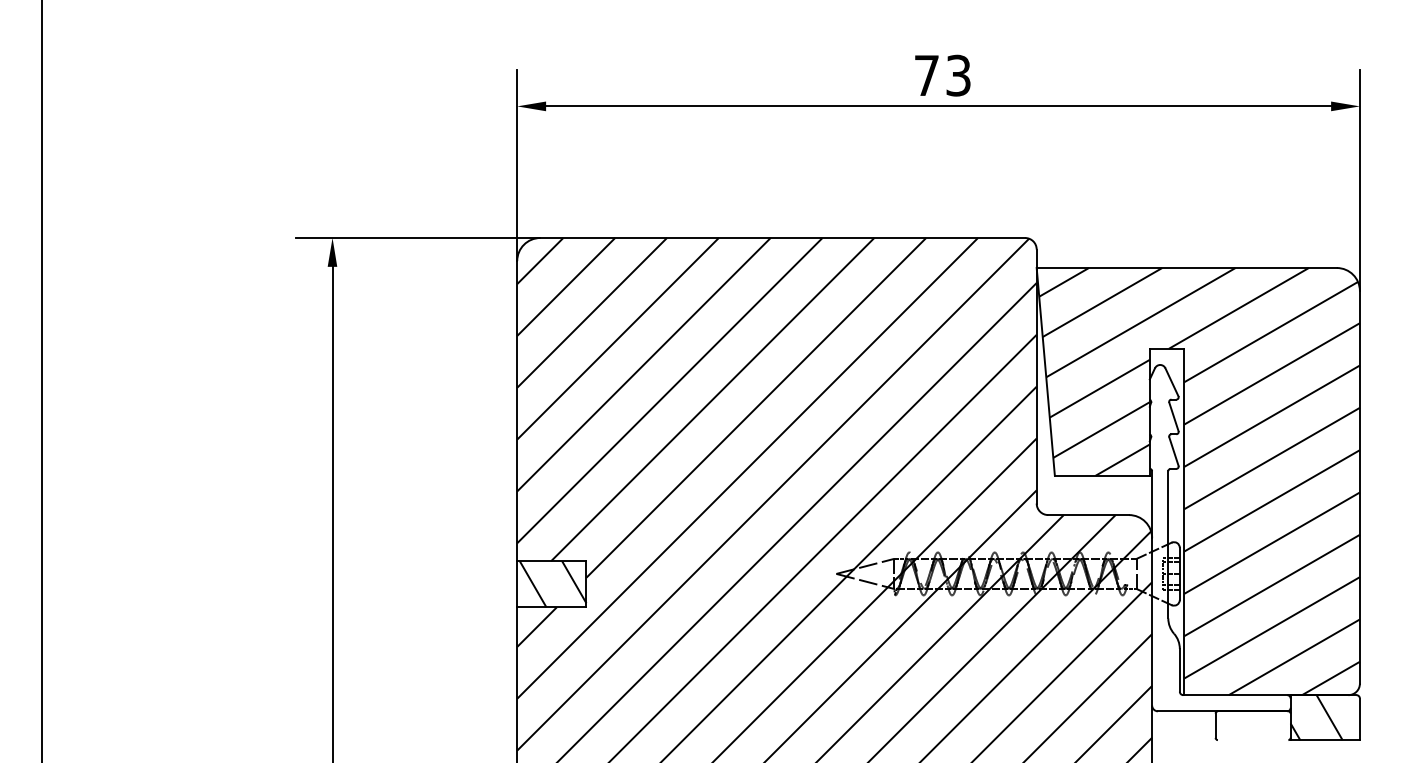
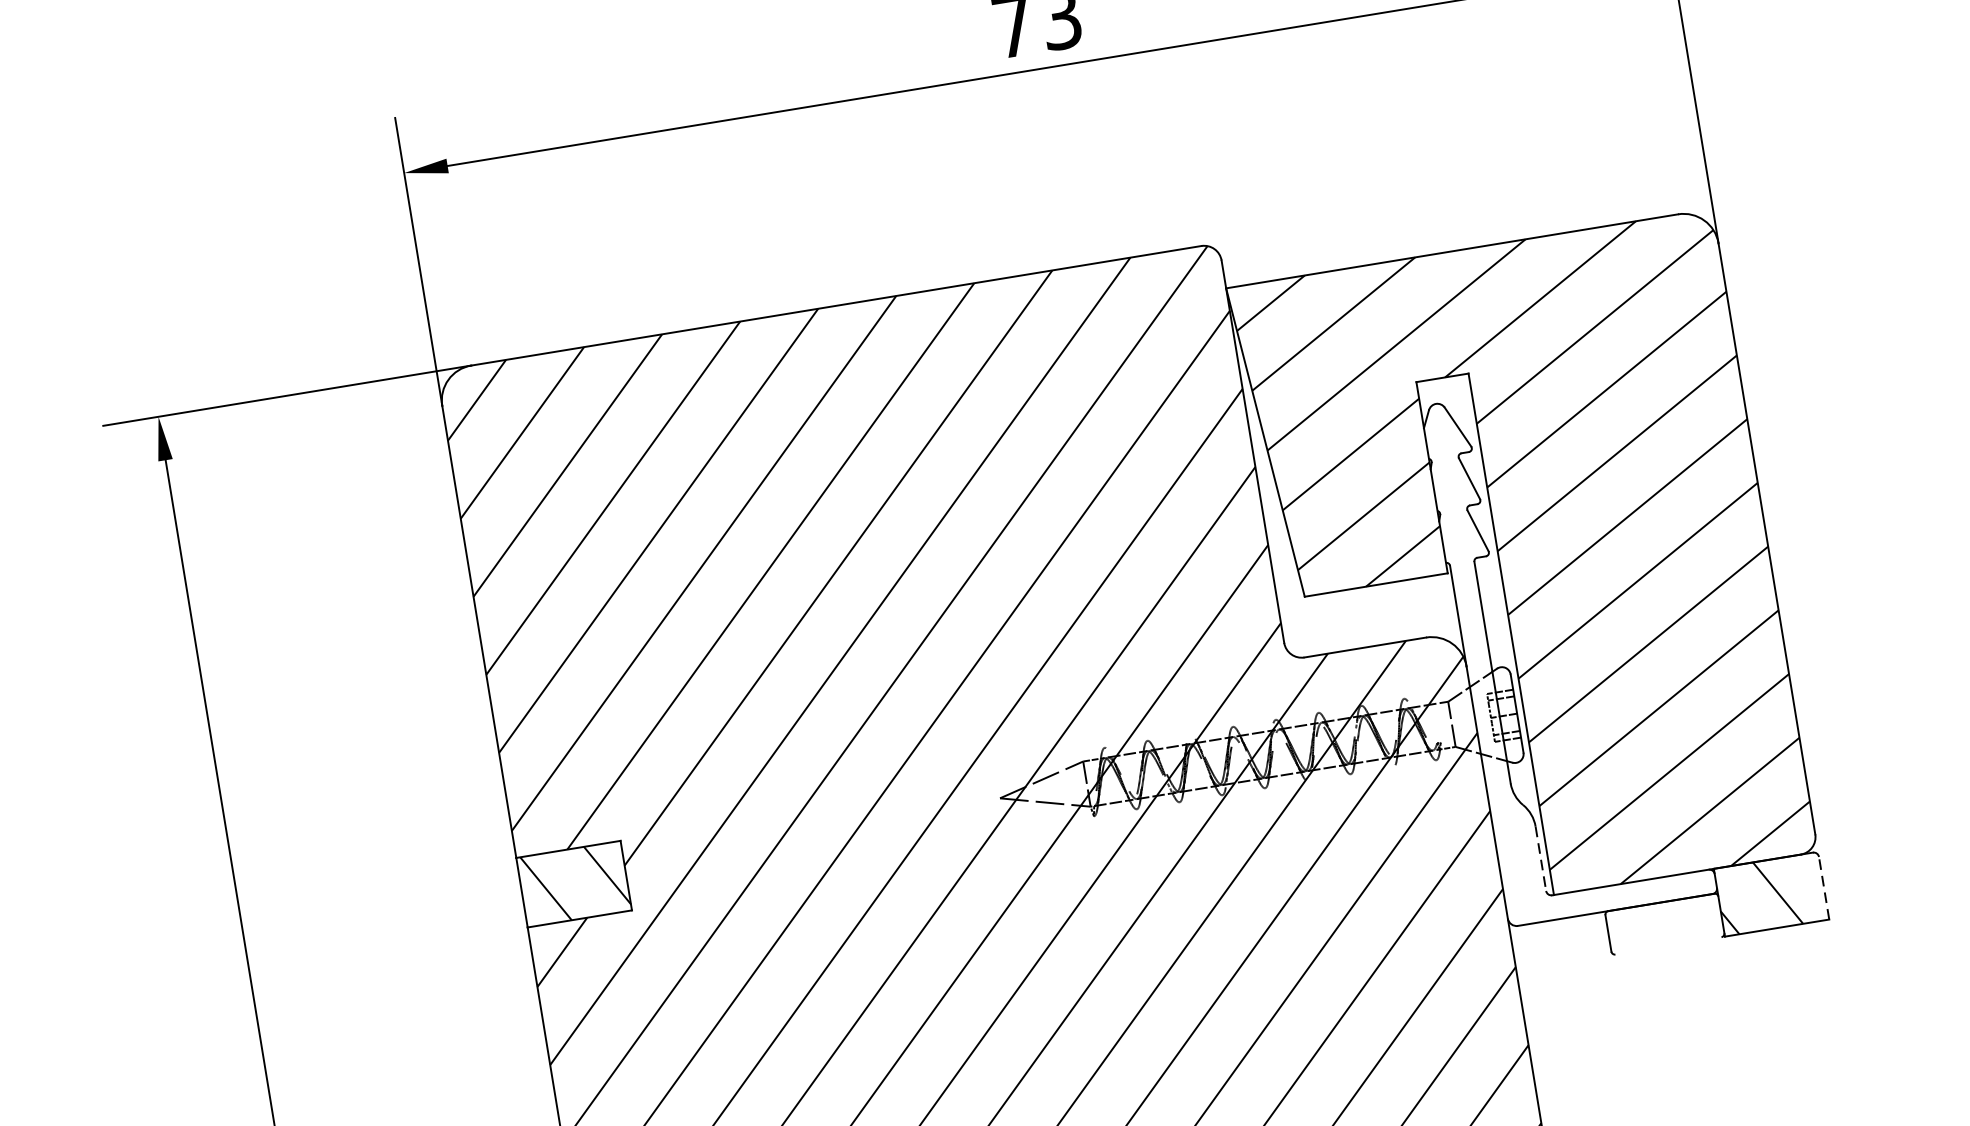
line: (1179, 670) -> (1540, 859), solid -> dashed
line: (1359, 719) -> (1823, 888), solid -> dashed

